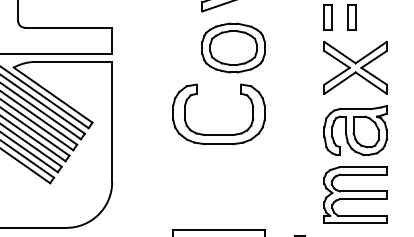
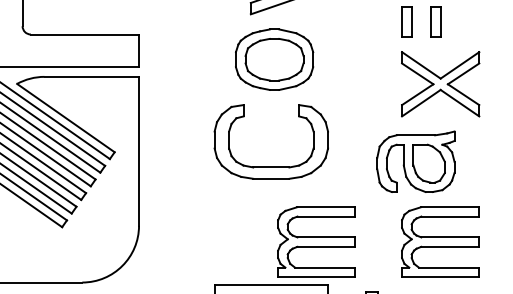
part: (233, 47) -> (274, 59), moved
part: (355, 130) -> (415, 161), moved
part: (255, 194) -> (316, 241), added

